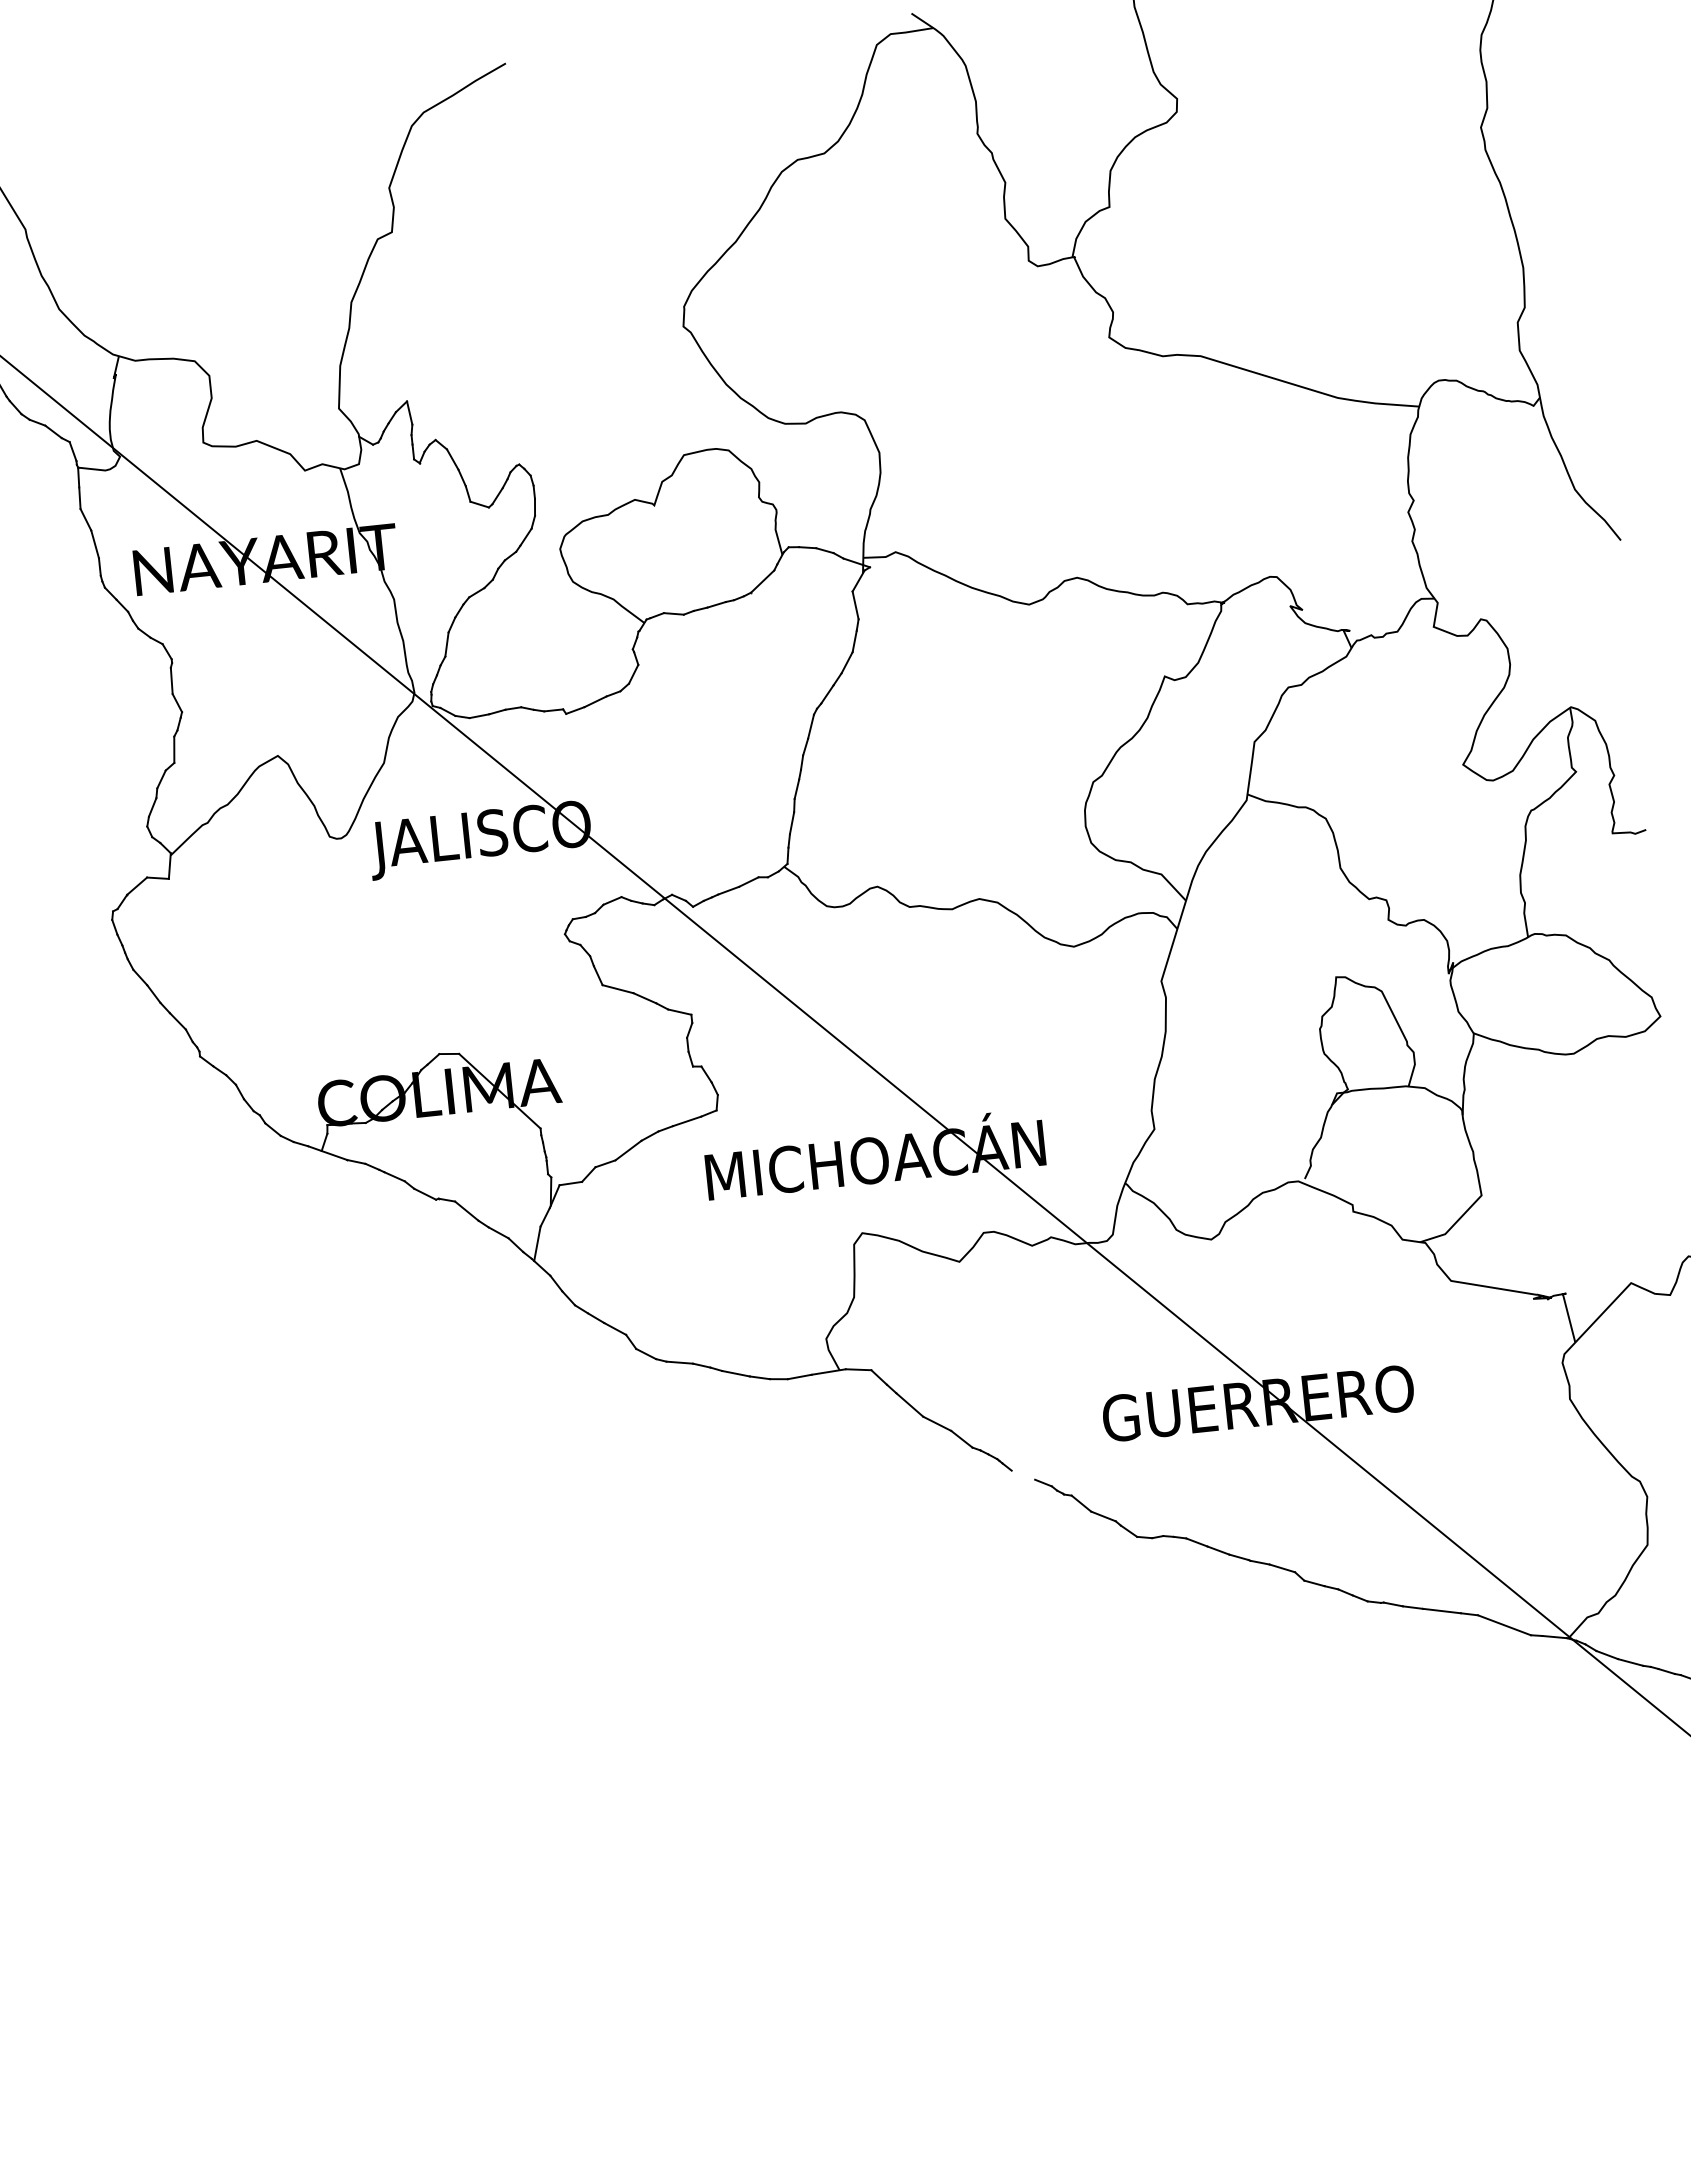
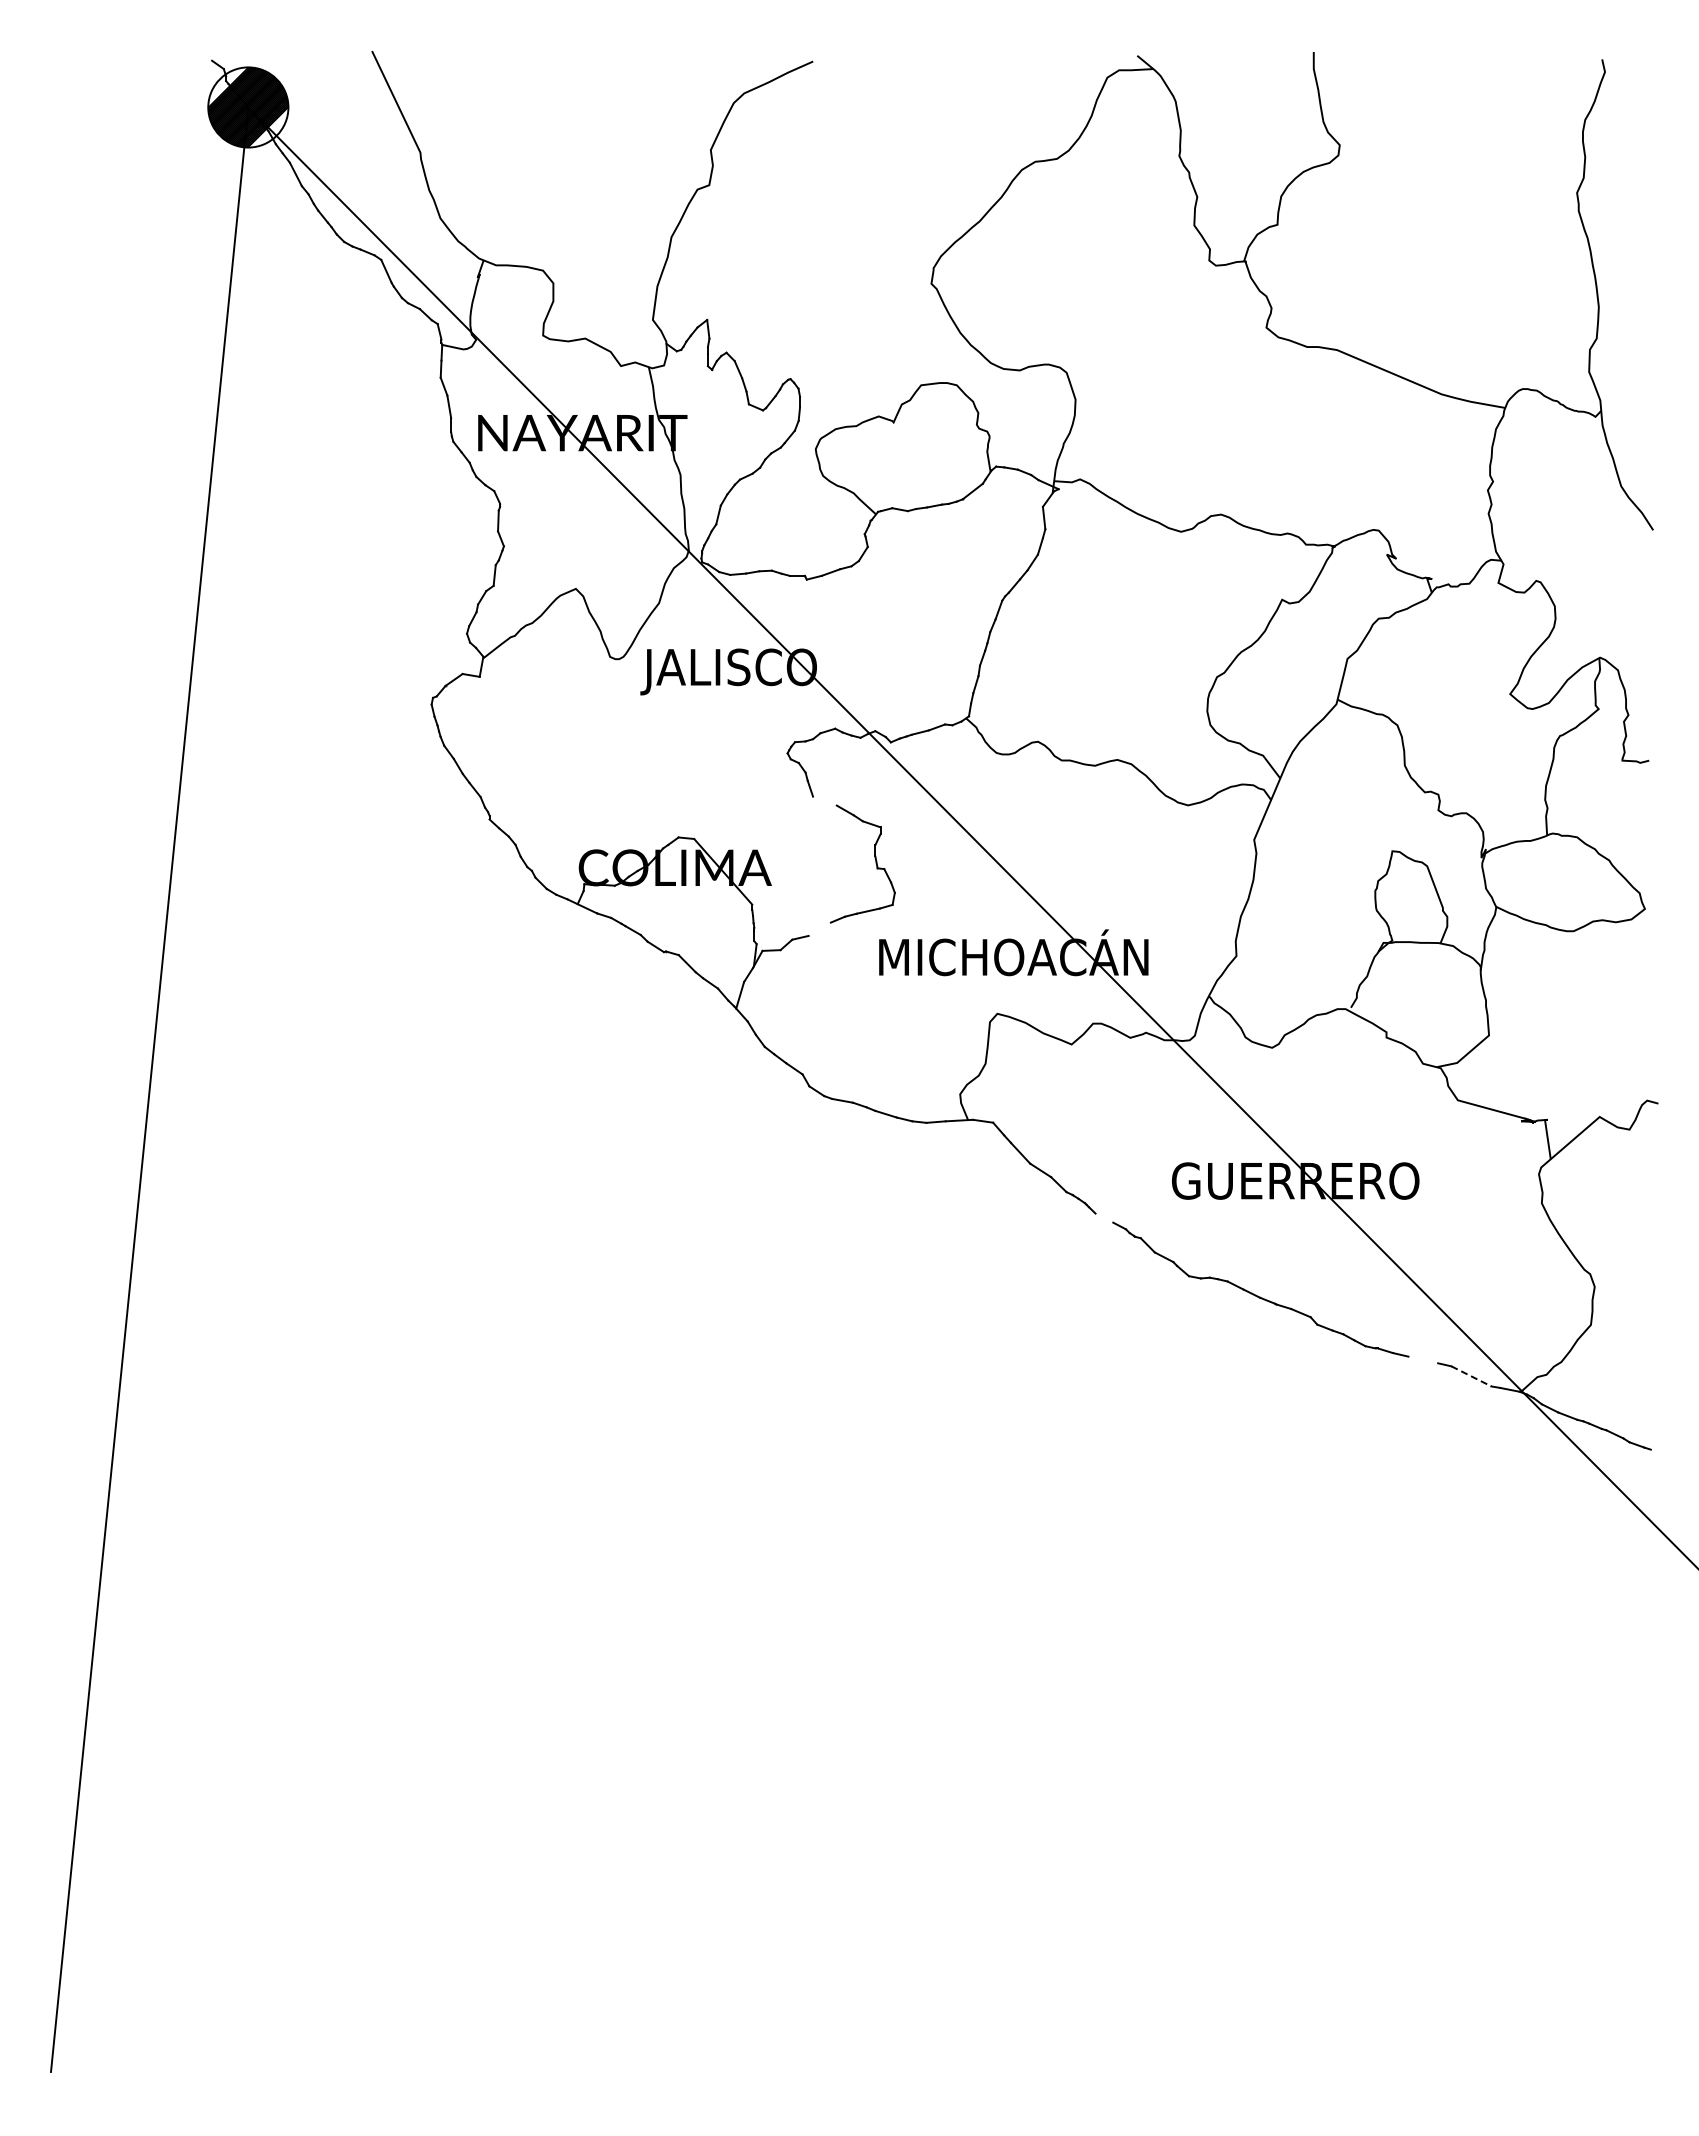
line: (617, 988) -> (824, 800), removed
line: (628, 1149) -> (819, 928), removed
line: (1442, 1610) -> (1423, 1359), removed
line: (1504, 1625) -> (1471, 1376), solid -> dashed

